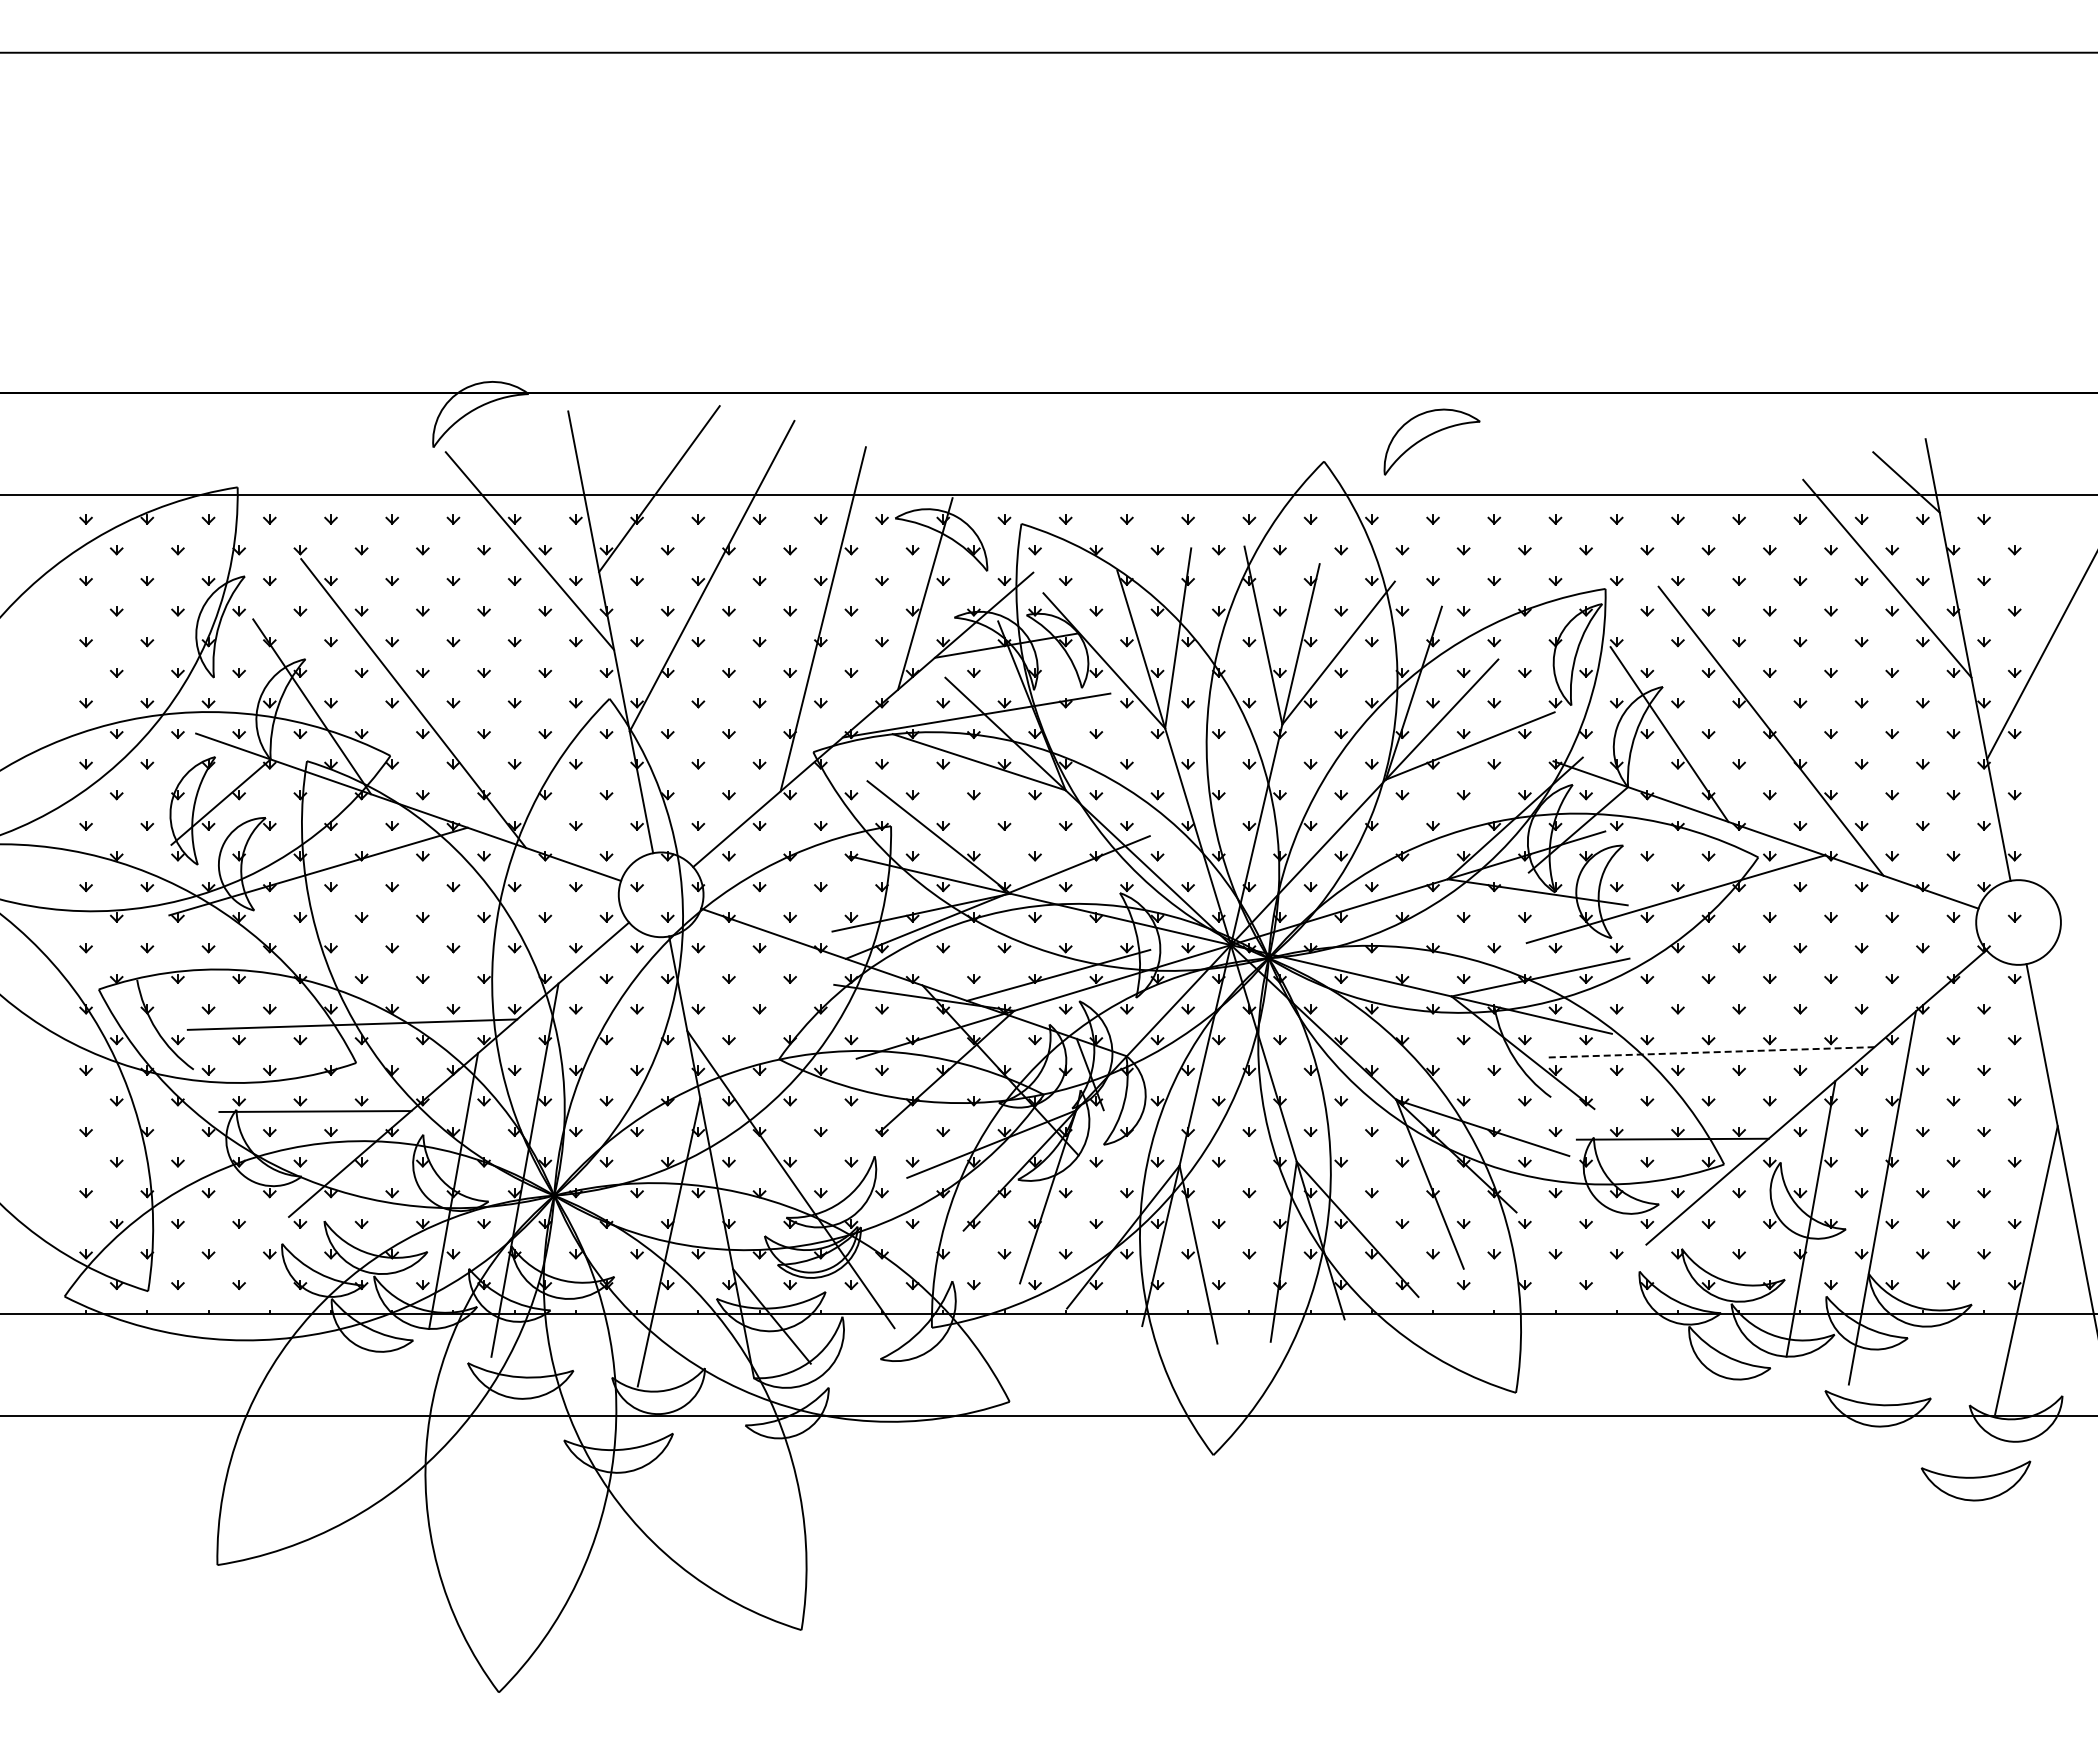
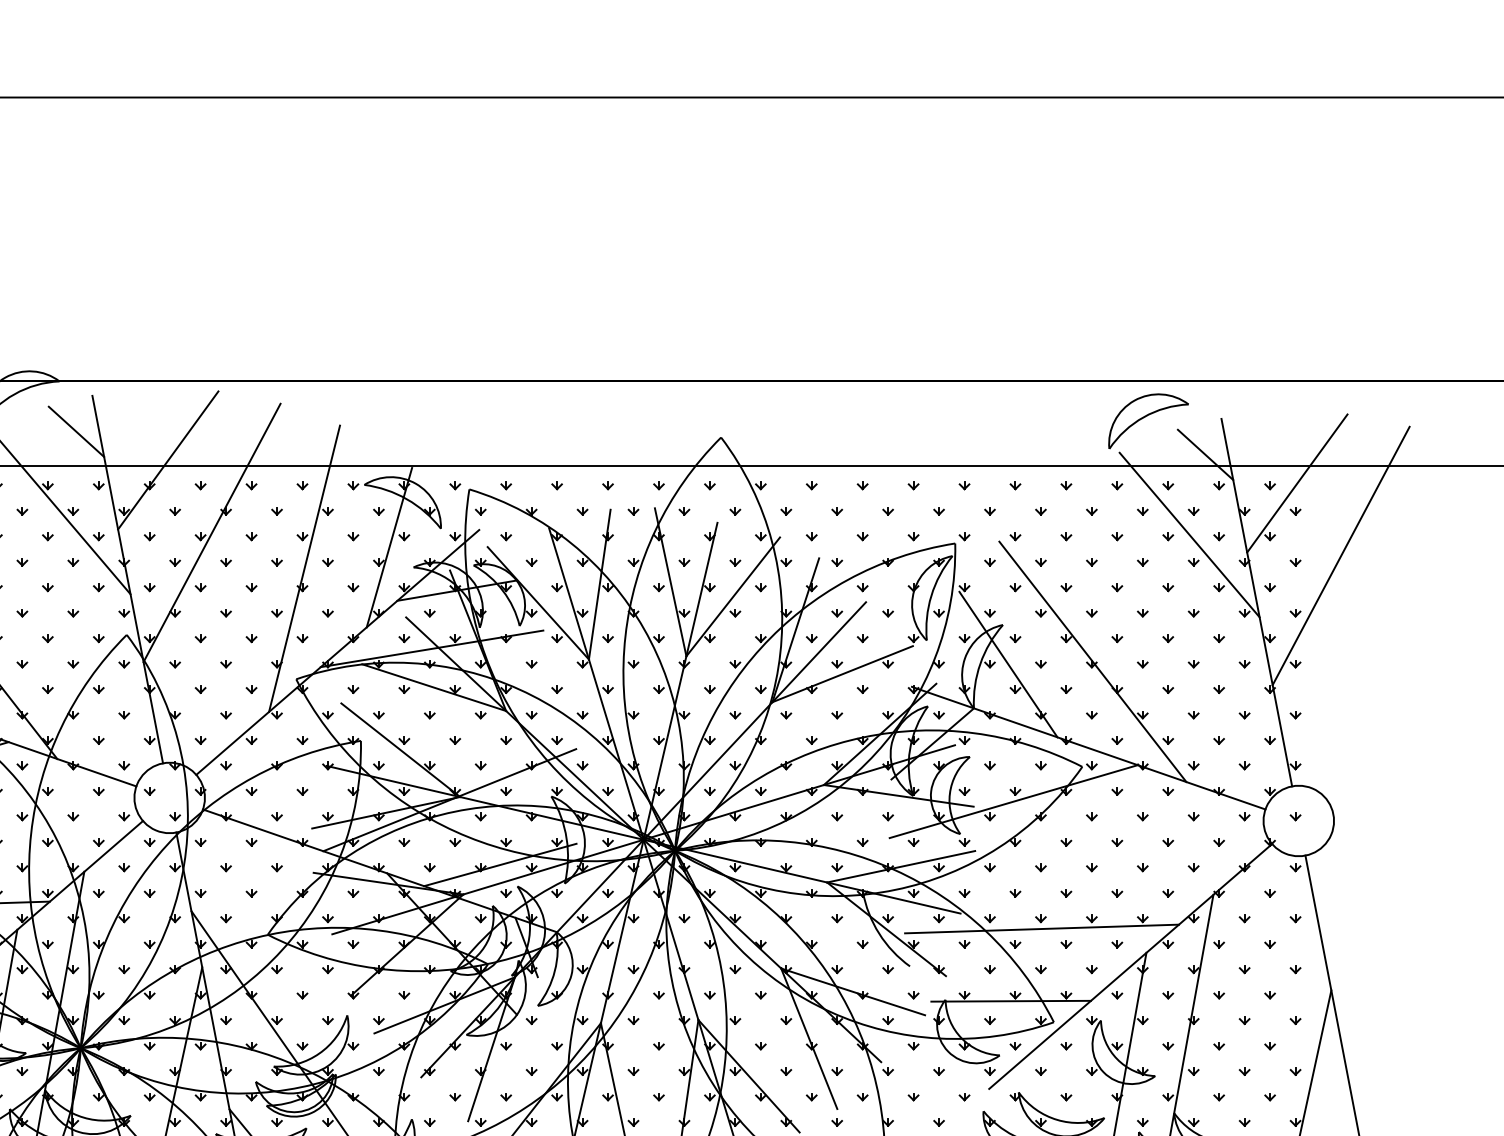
part: (1431, 441) -> (1148, 420), moved
line: (548, 454) -> (75, 431), added
line: (2016, 516) -> (1297, 483), added
line: (1709, 1052) -> (1041, 929), dashed -> solid

